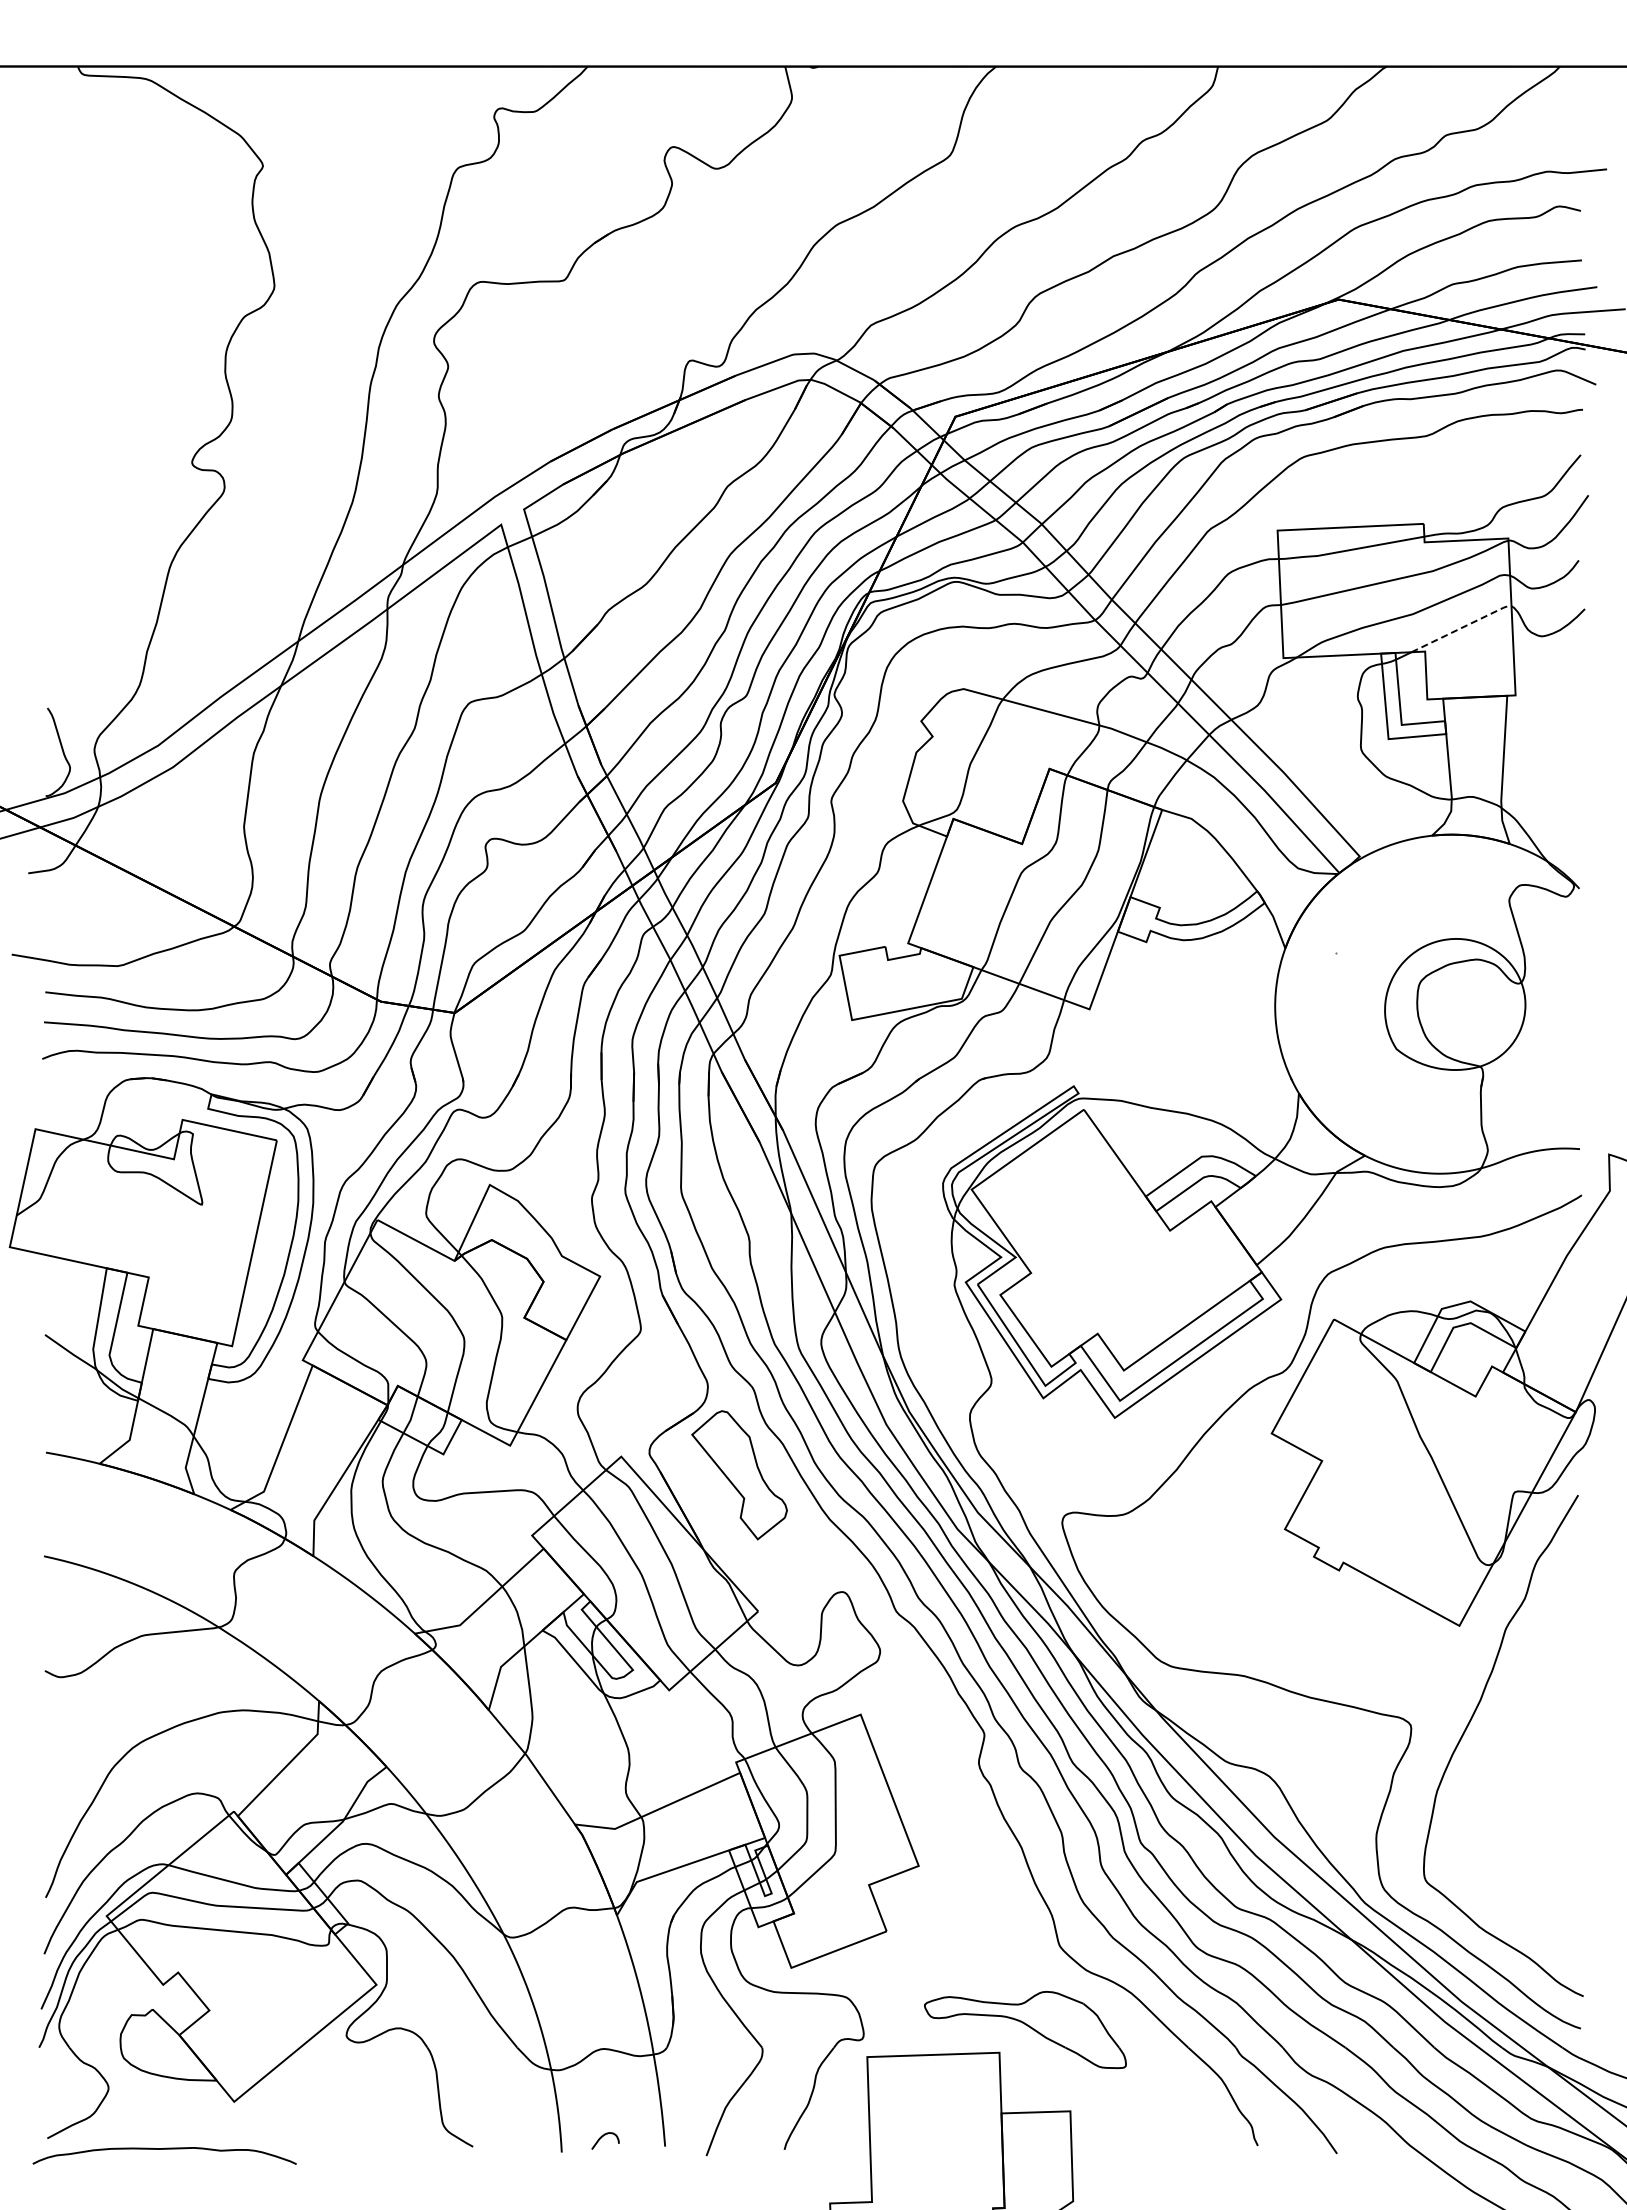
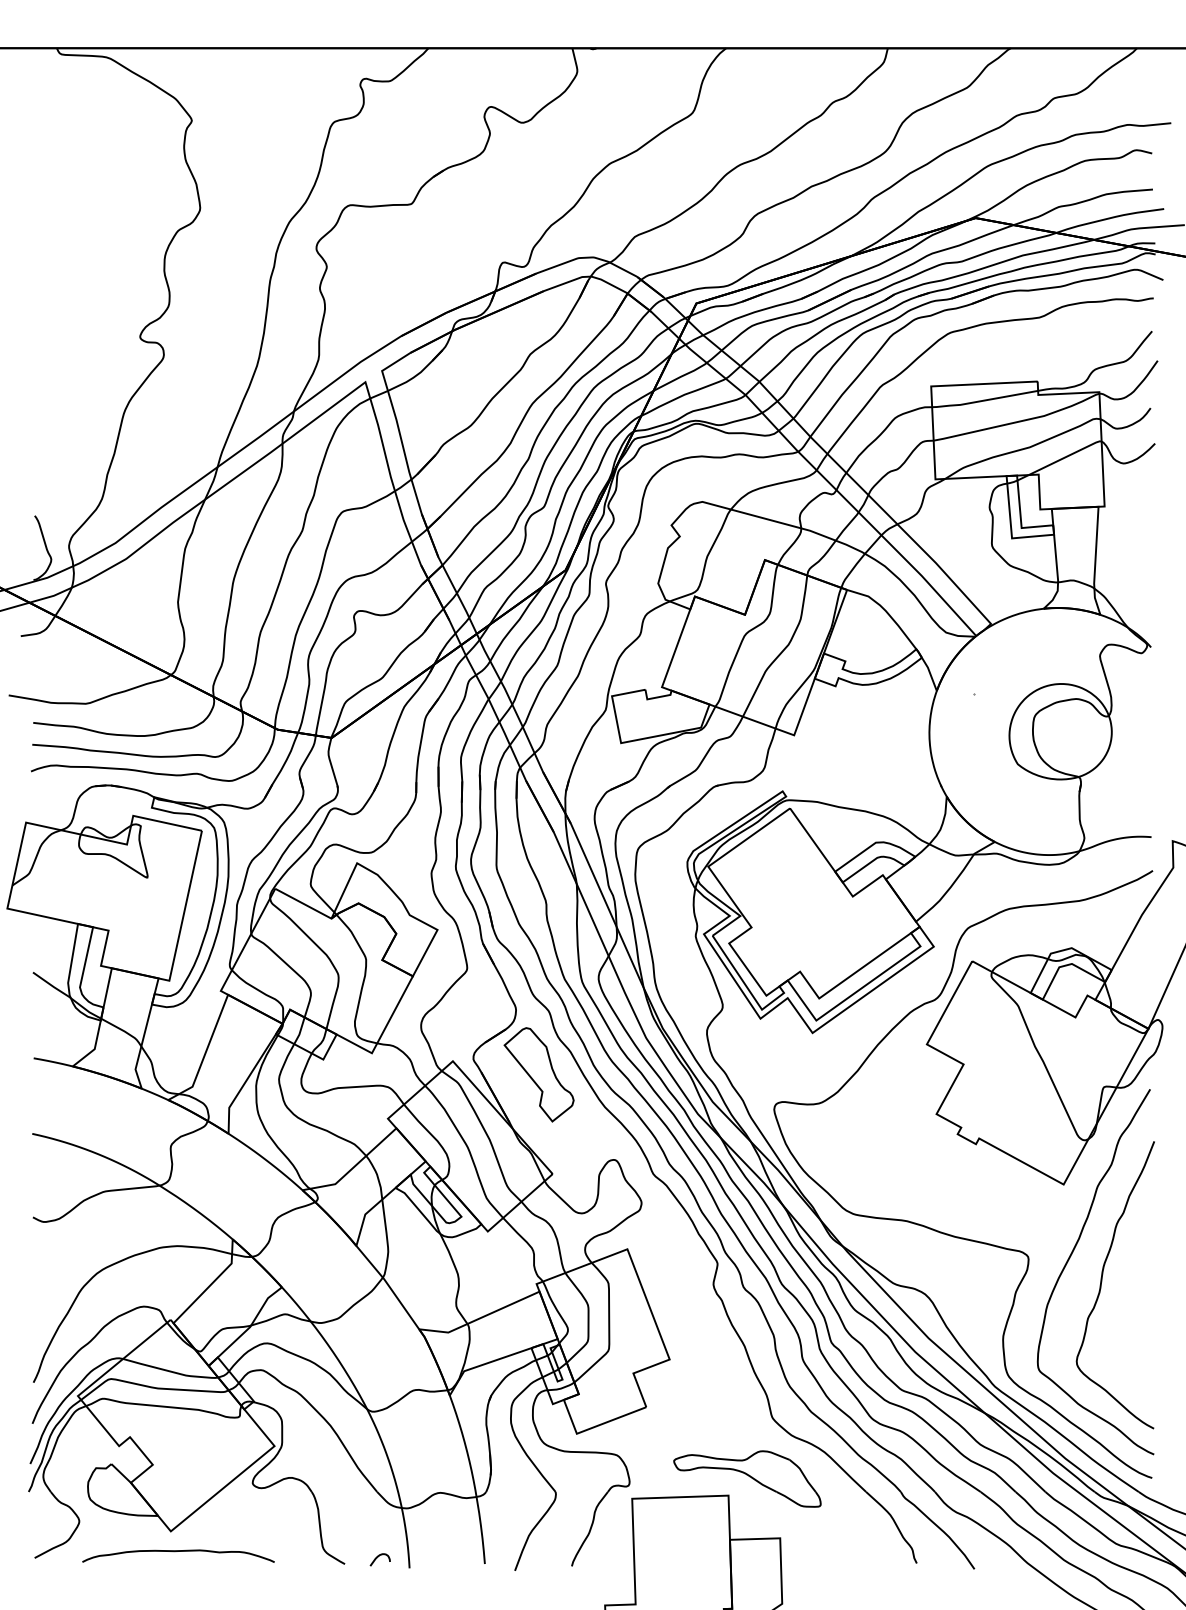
line: (1462, 627) -> (1065, 457), dashed -> solid
curve: (1512, 1757) -> (1102, 1280), added
curve: (602, 2137) -> (378, 1557), moved
curve: (164, 2149) -> (178, 1551), moved

